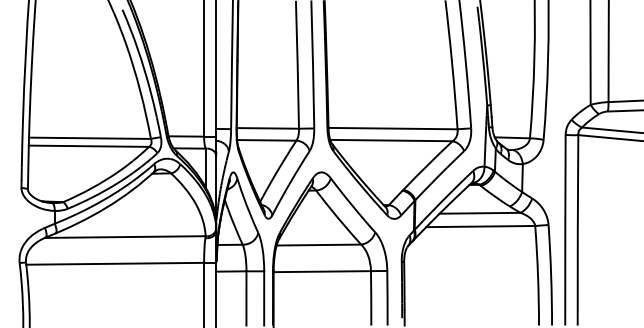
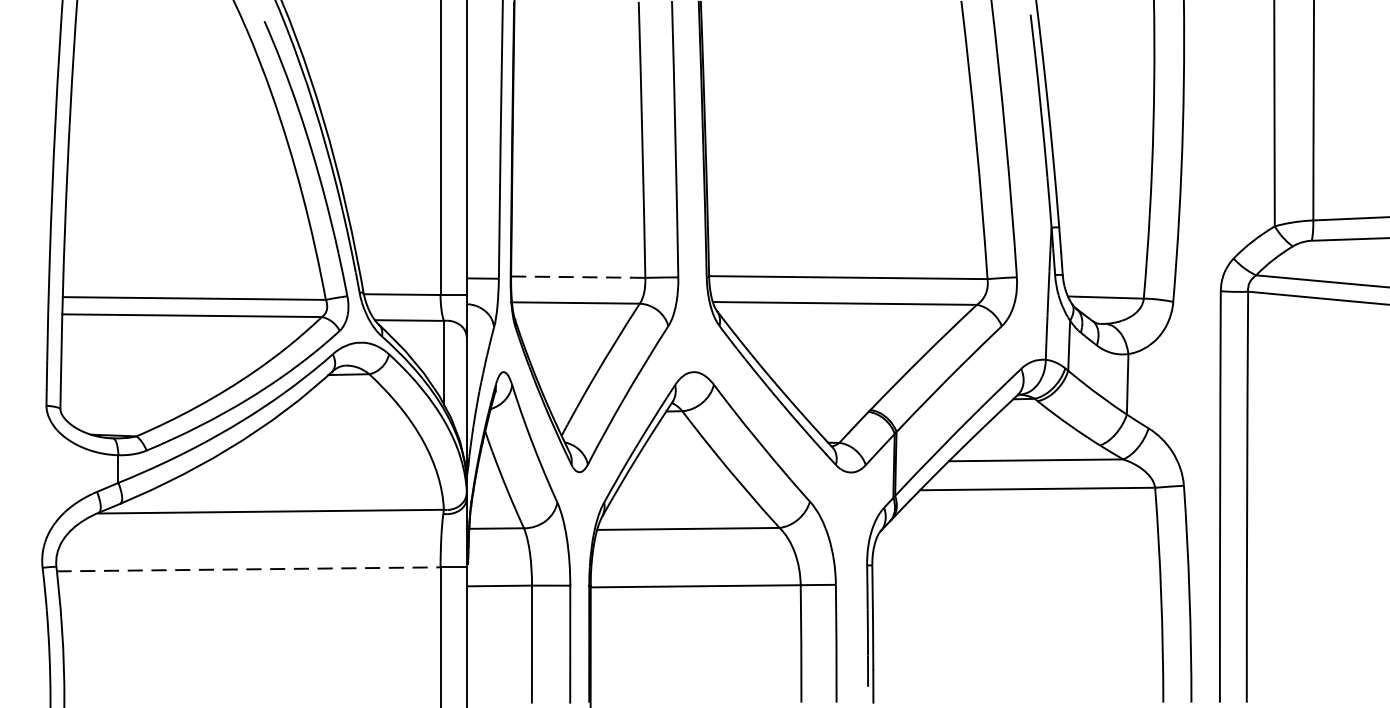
line: (268, 128) -> (579, 277), solid -> dashed
line: (115, 263) -> (249, 568), solid -> dashed

